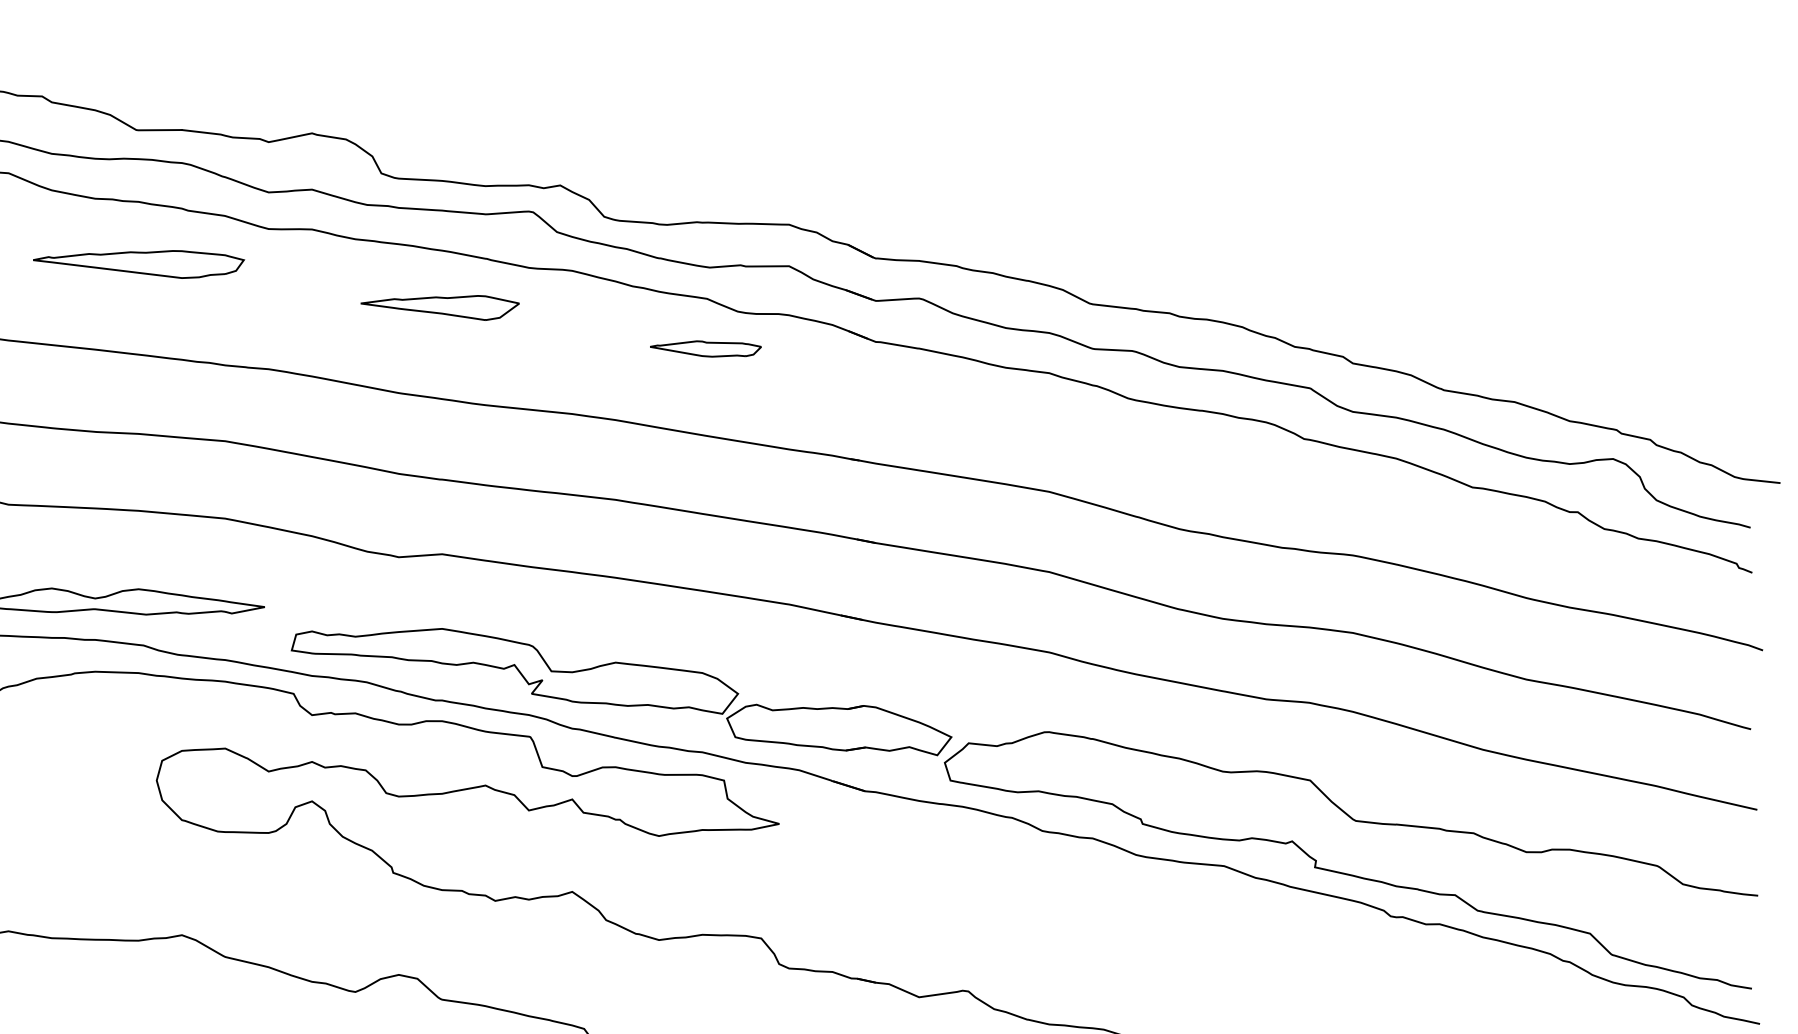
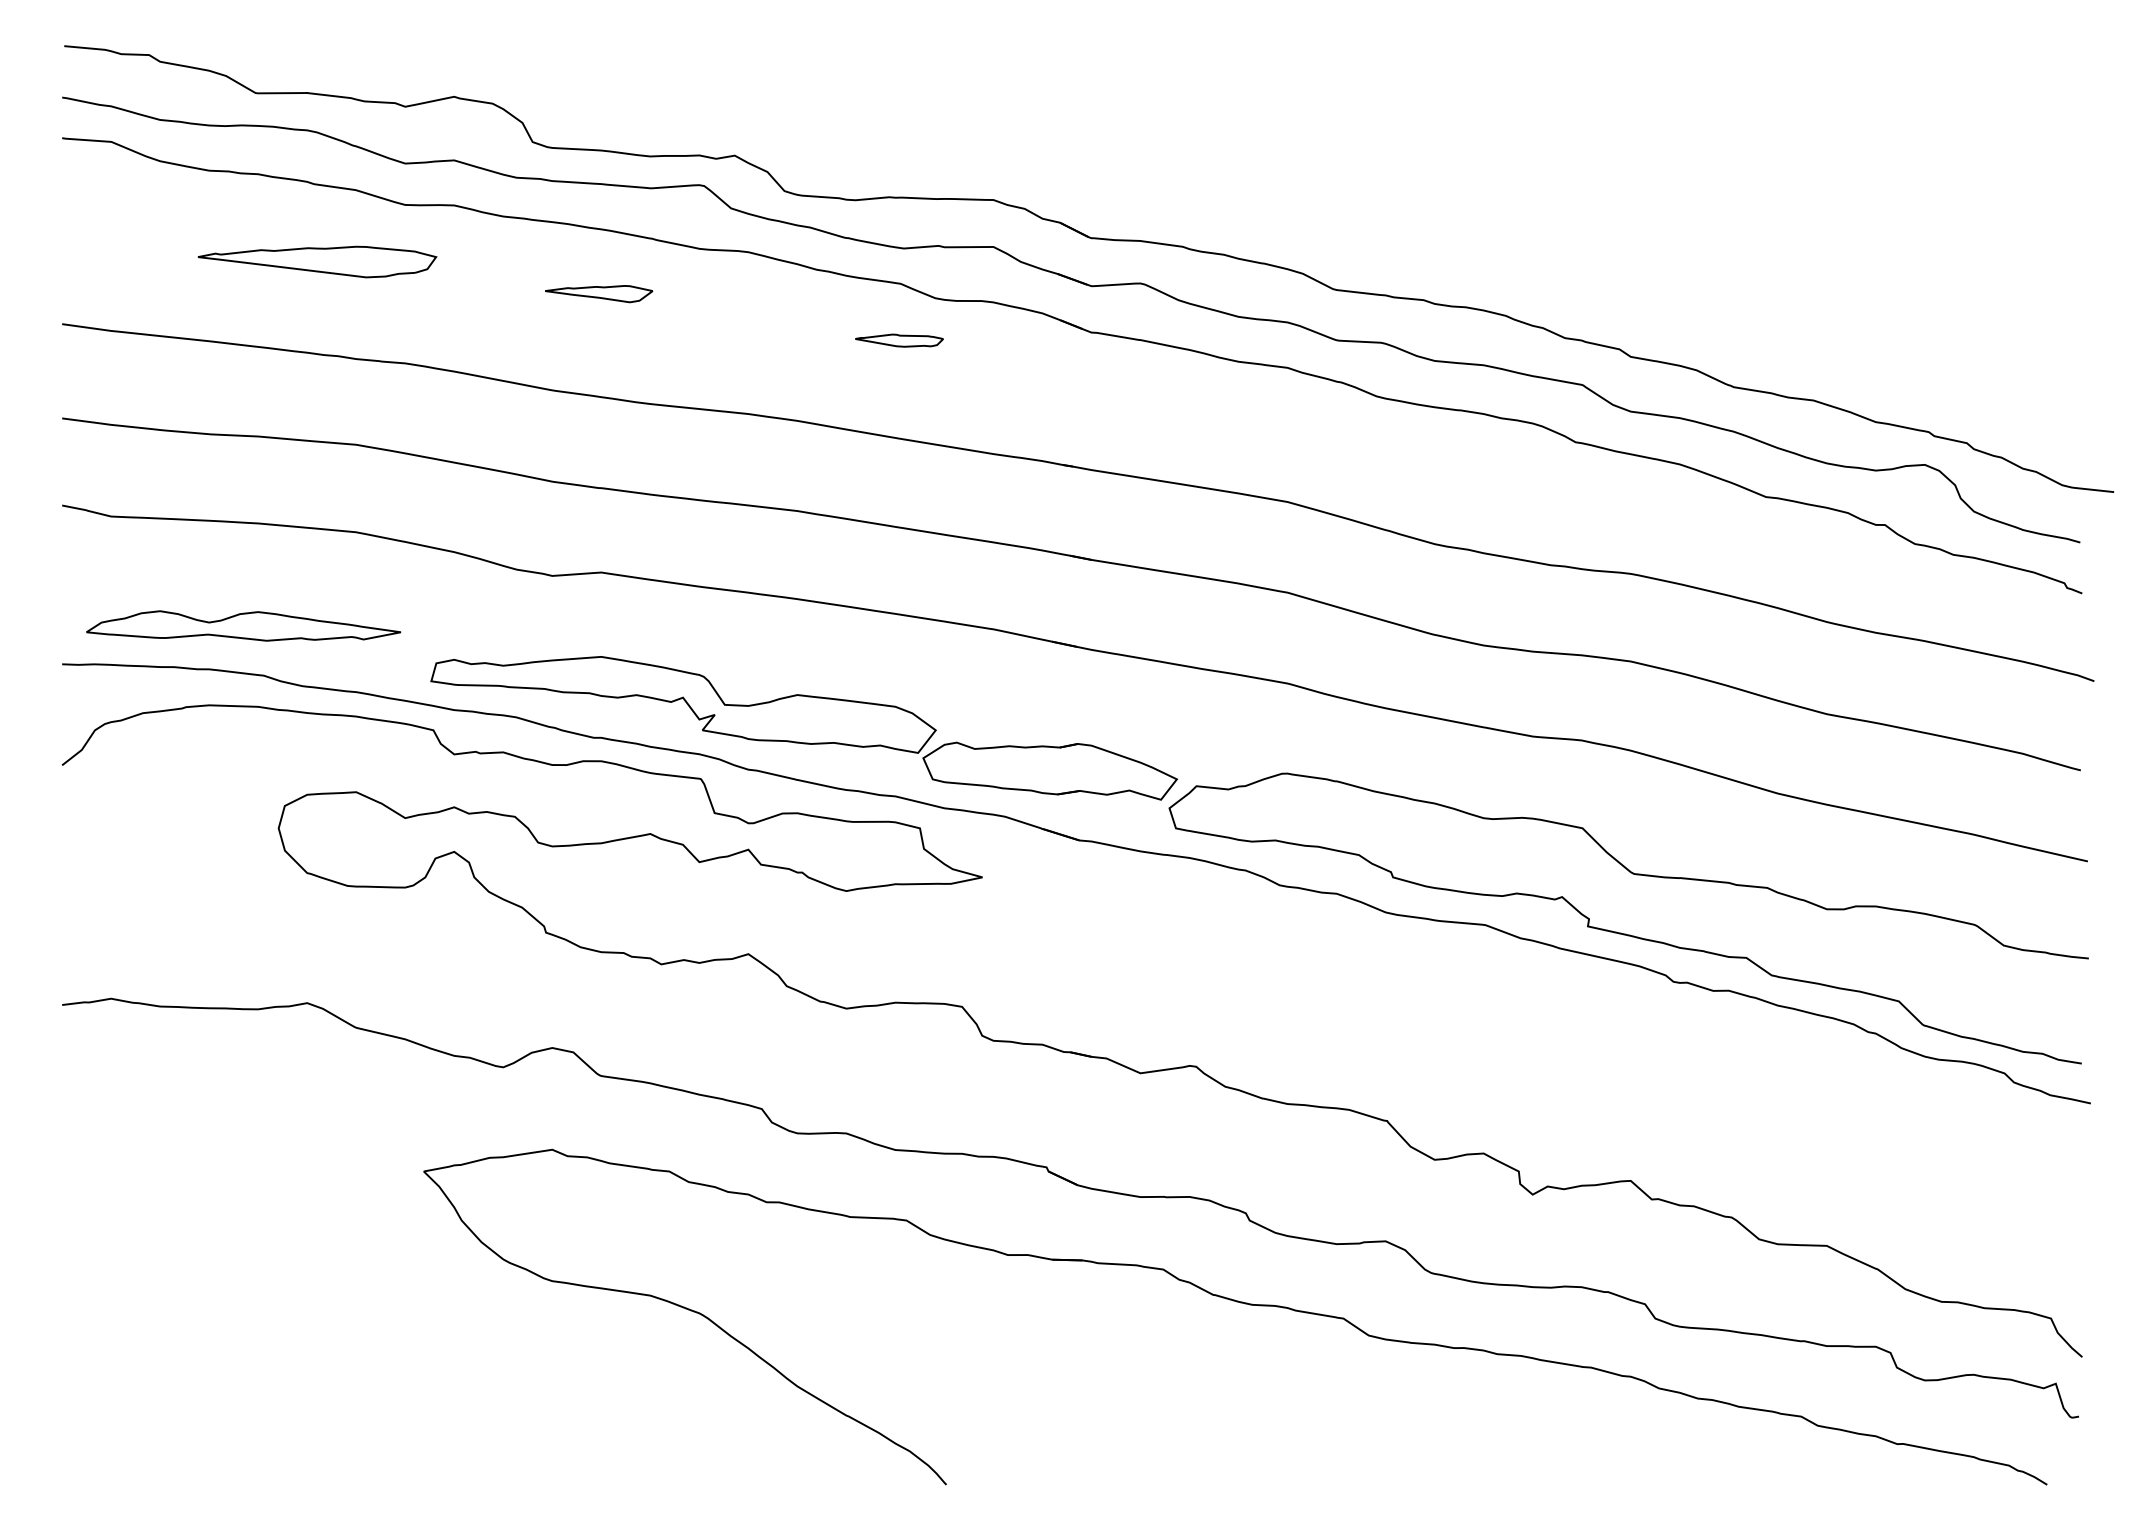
part: (138, 264) -> (317, 261), moved
part: (439, 307) -> (598, 293), size x0.6
part: (705, 348) -> (899, 340), size x0.7

